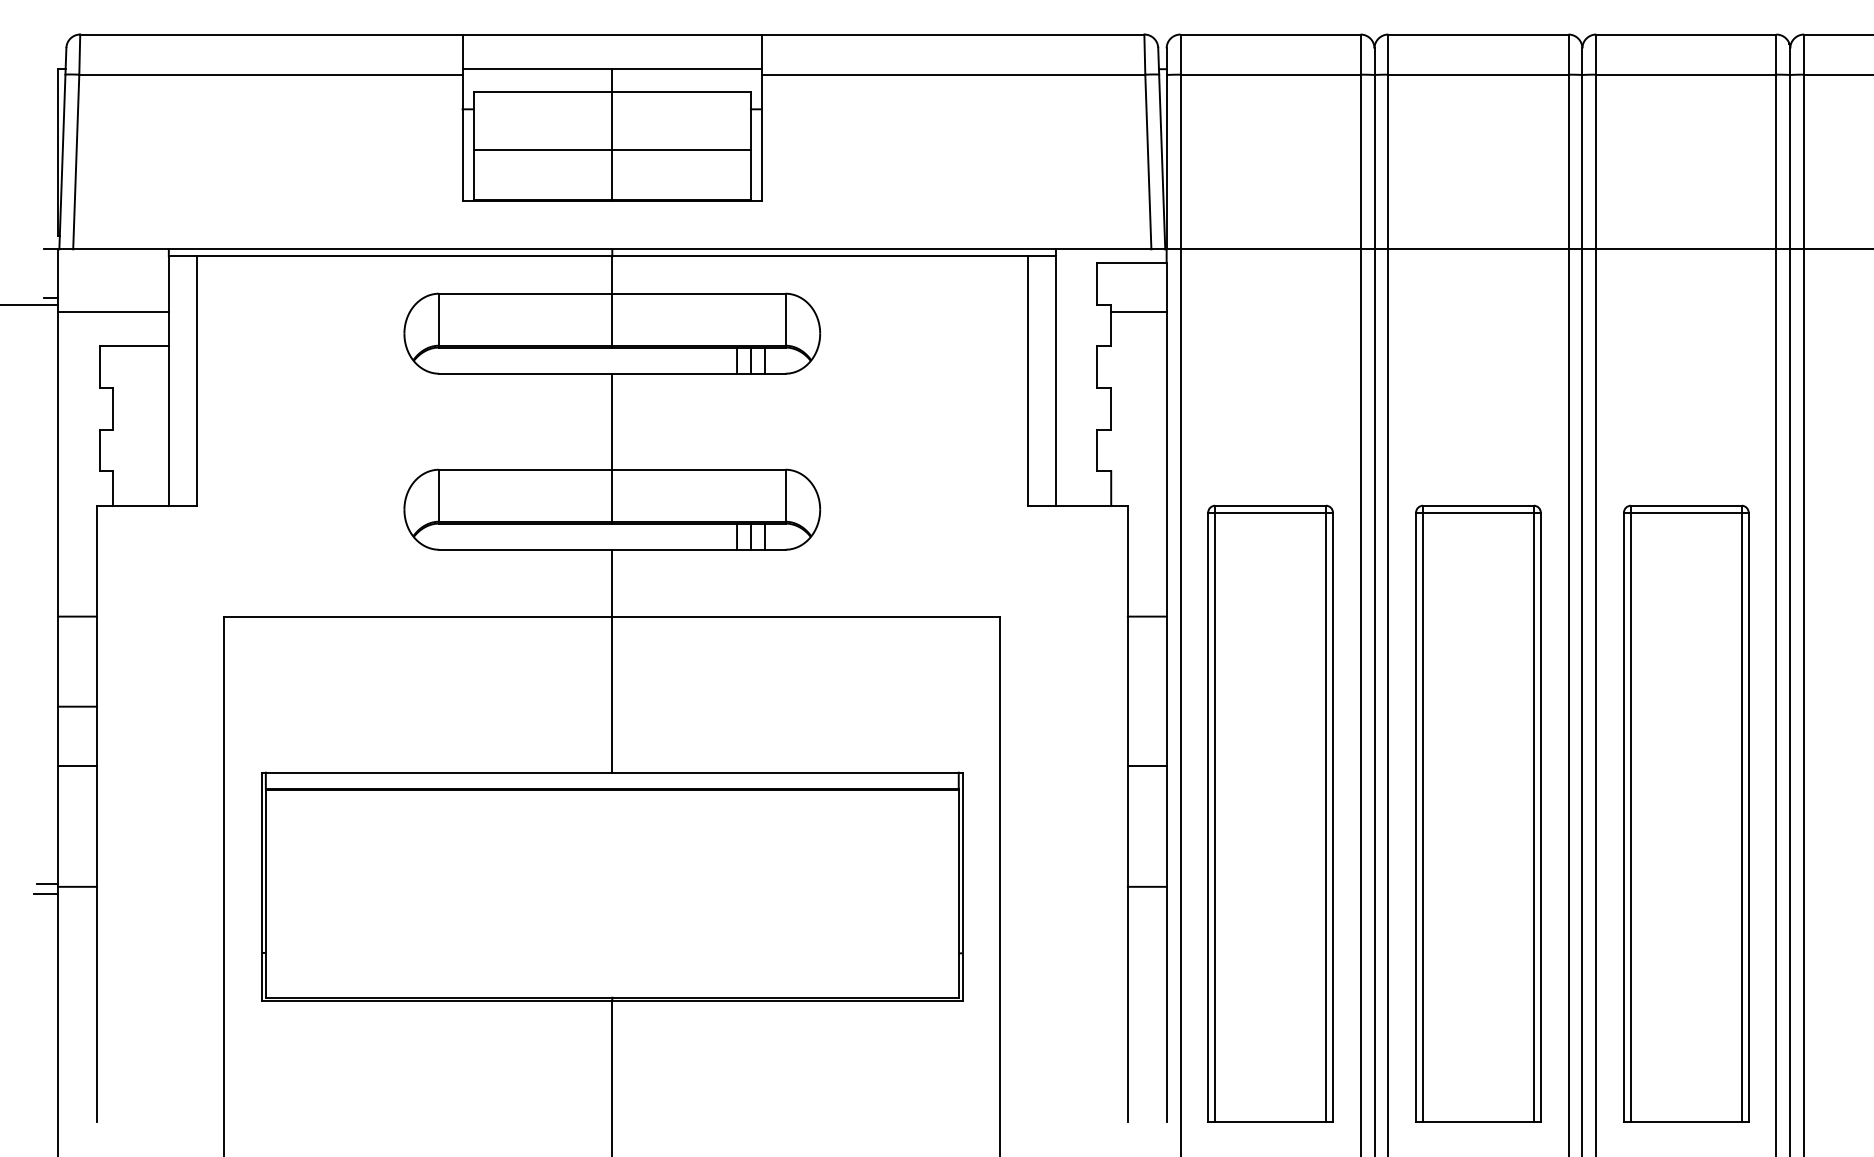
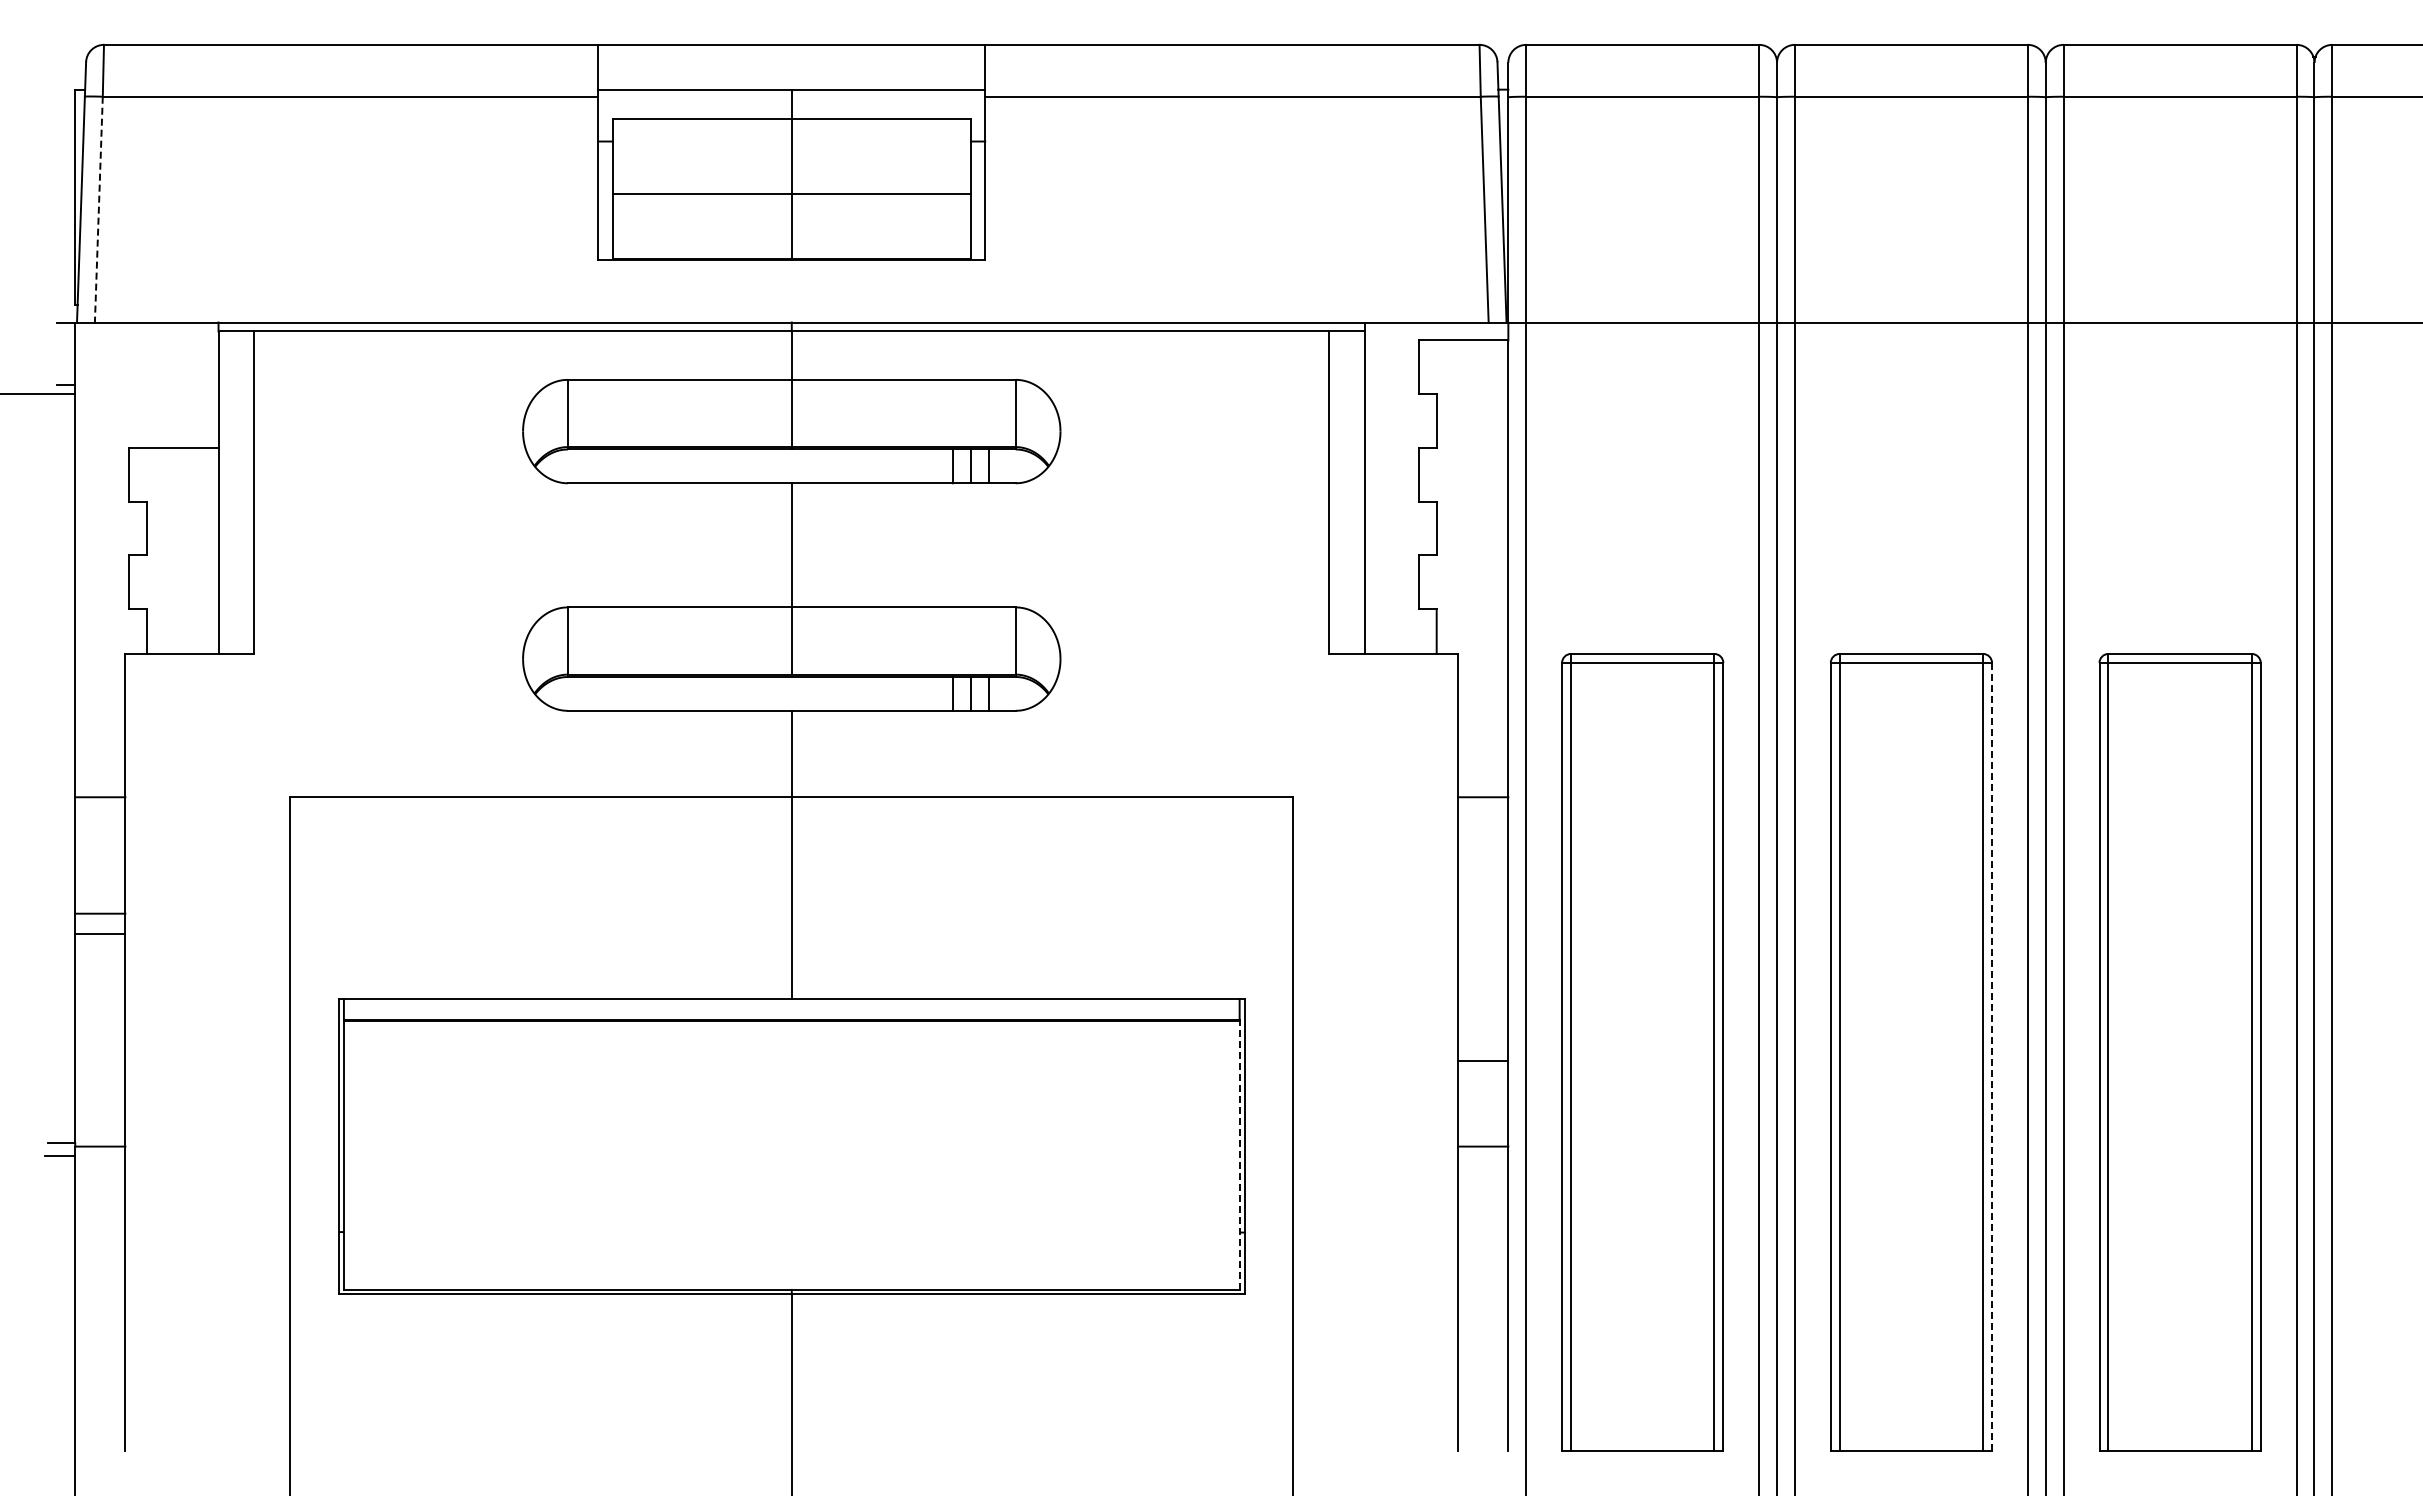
line: (75, 161) -> (98, 209), solid -> dashed
line: (113, 311) -> (146, 403), removed
line: (1138, 311) -> (1472, 403), removed
line: (77, 766) -> (100, 934), moved
line: (1147, 766) -> (1483, 1061), moved
line: (1541, 817) -> (1992, 1056), solid -> dashed
line: (958, 893) -> (1239, 1155), solid -> dashed

